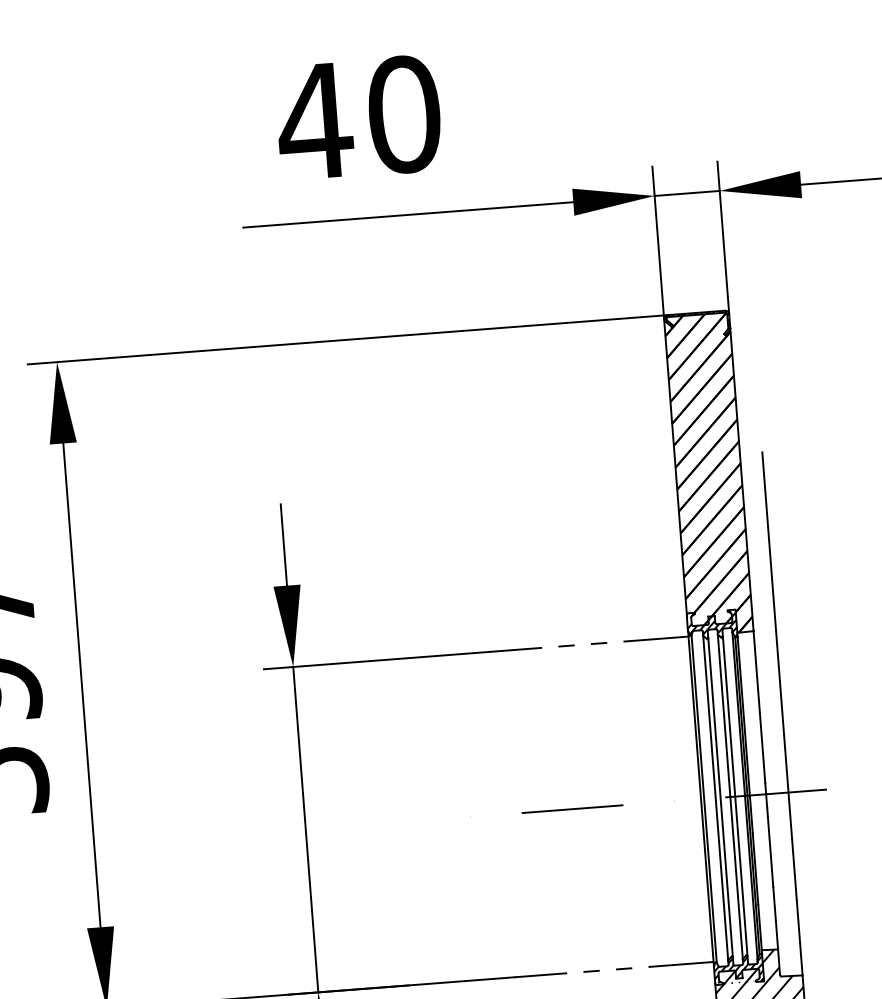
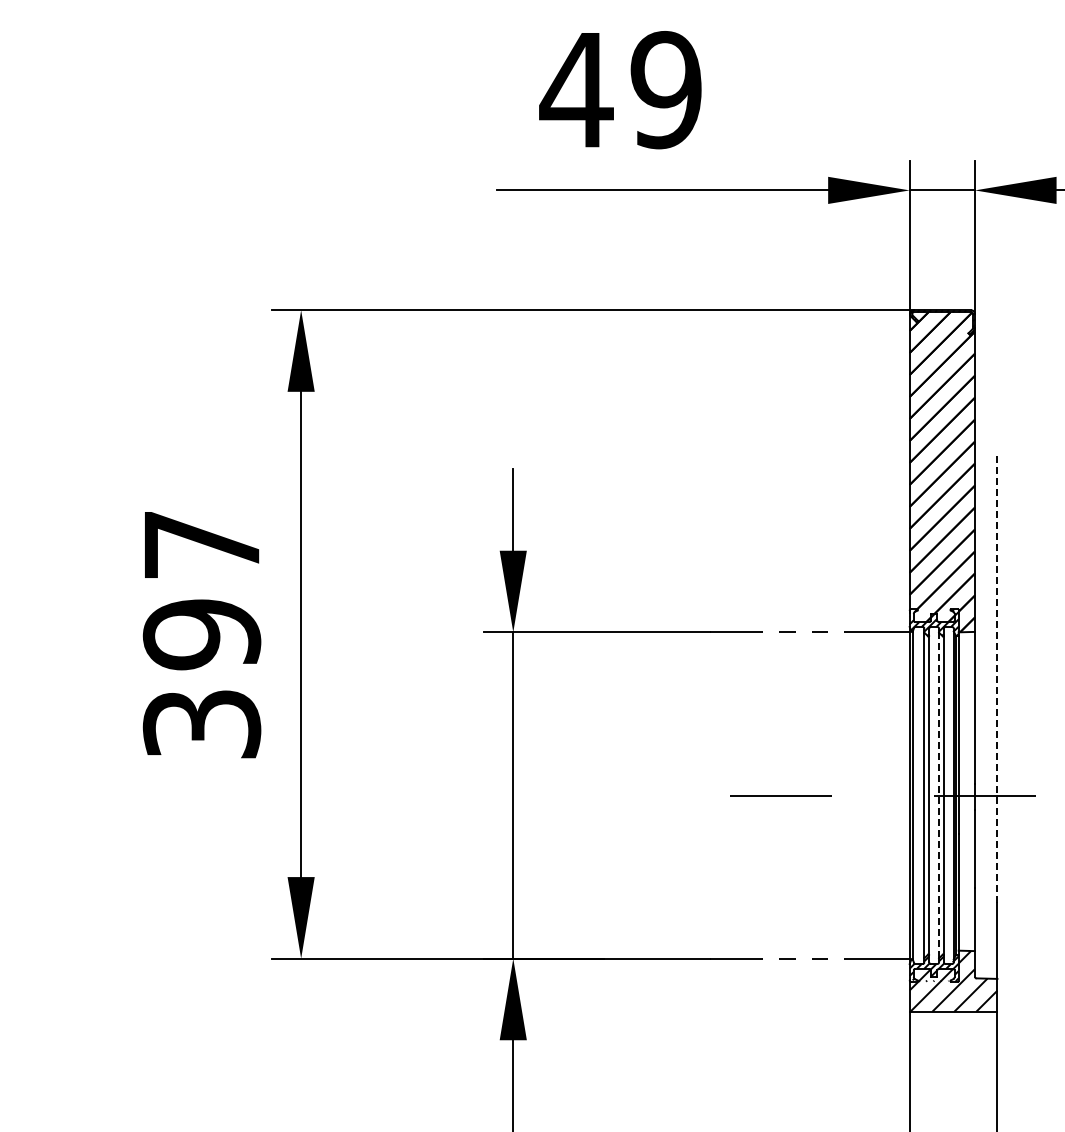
text: (404, 115) -> (666, 90), 40 -> 49
line: (779, 675) -> (997, 678), solid -> dashed
line: (730, 796) -> (939, 795), solid -> dashed

